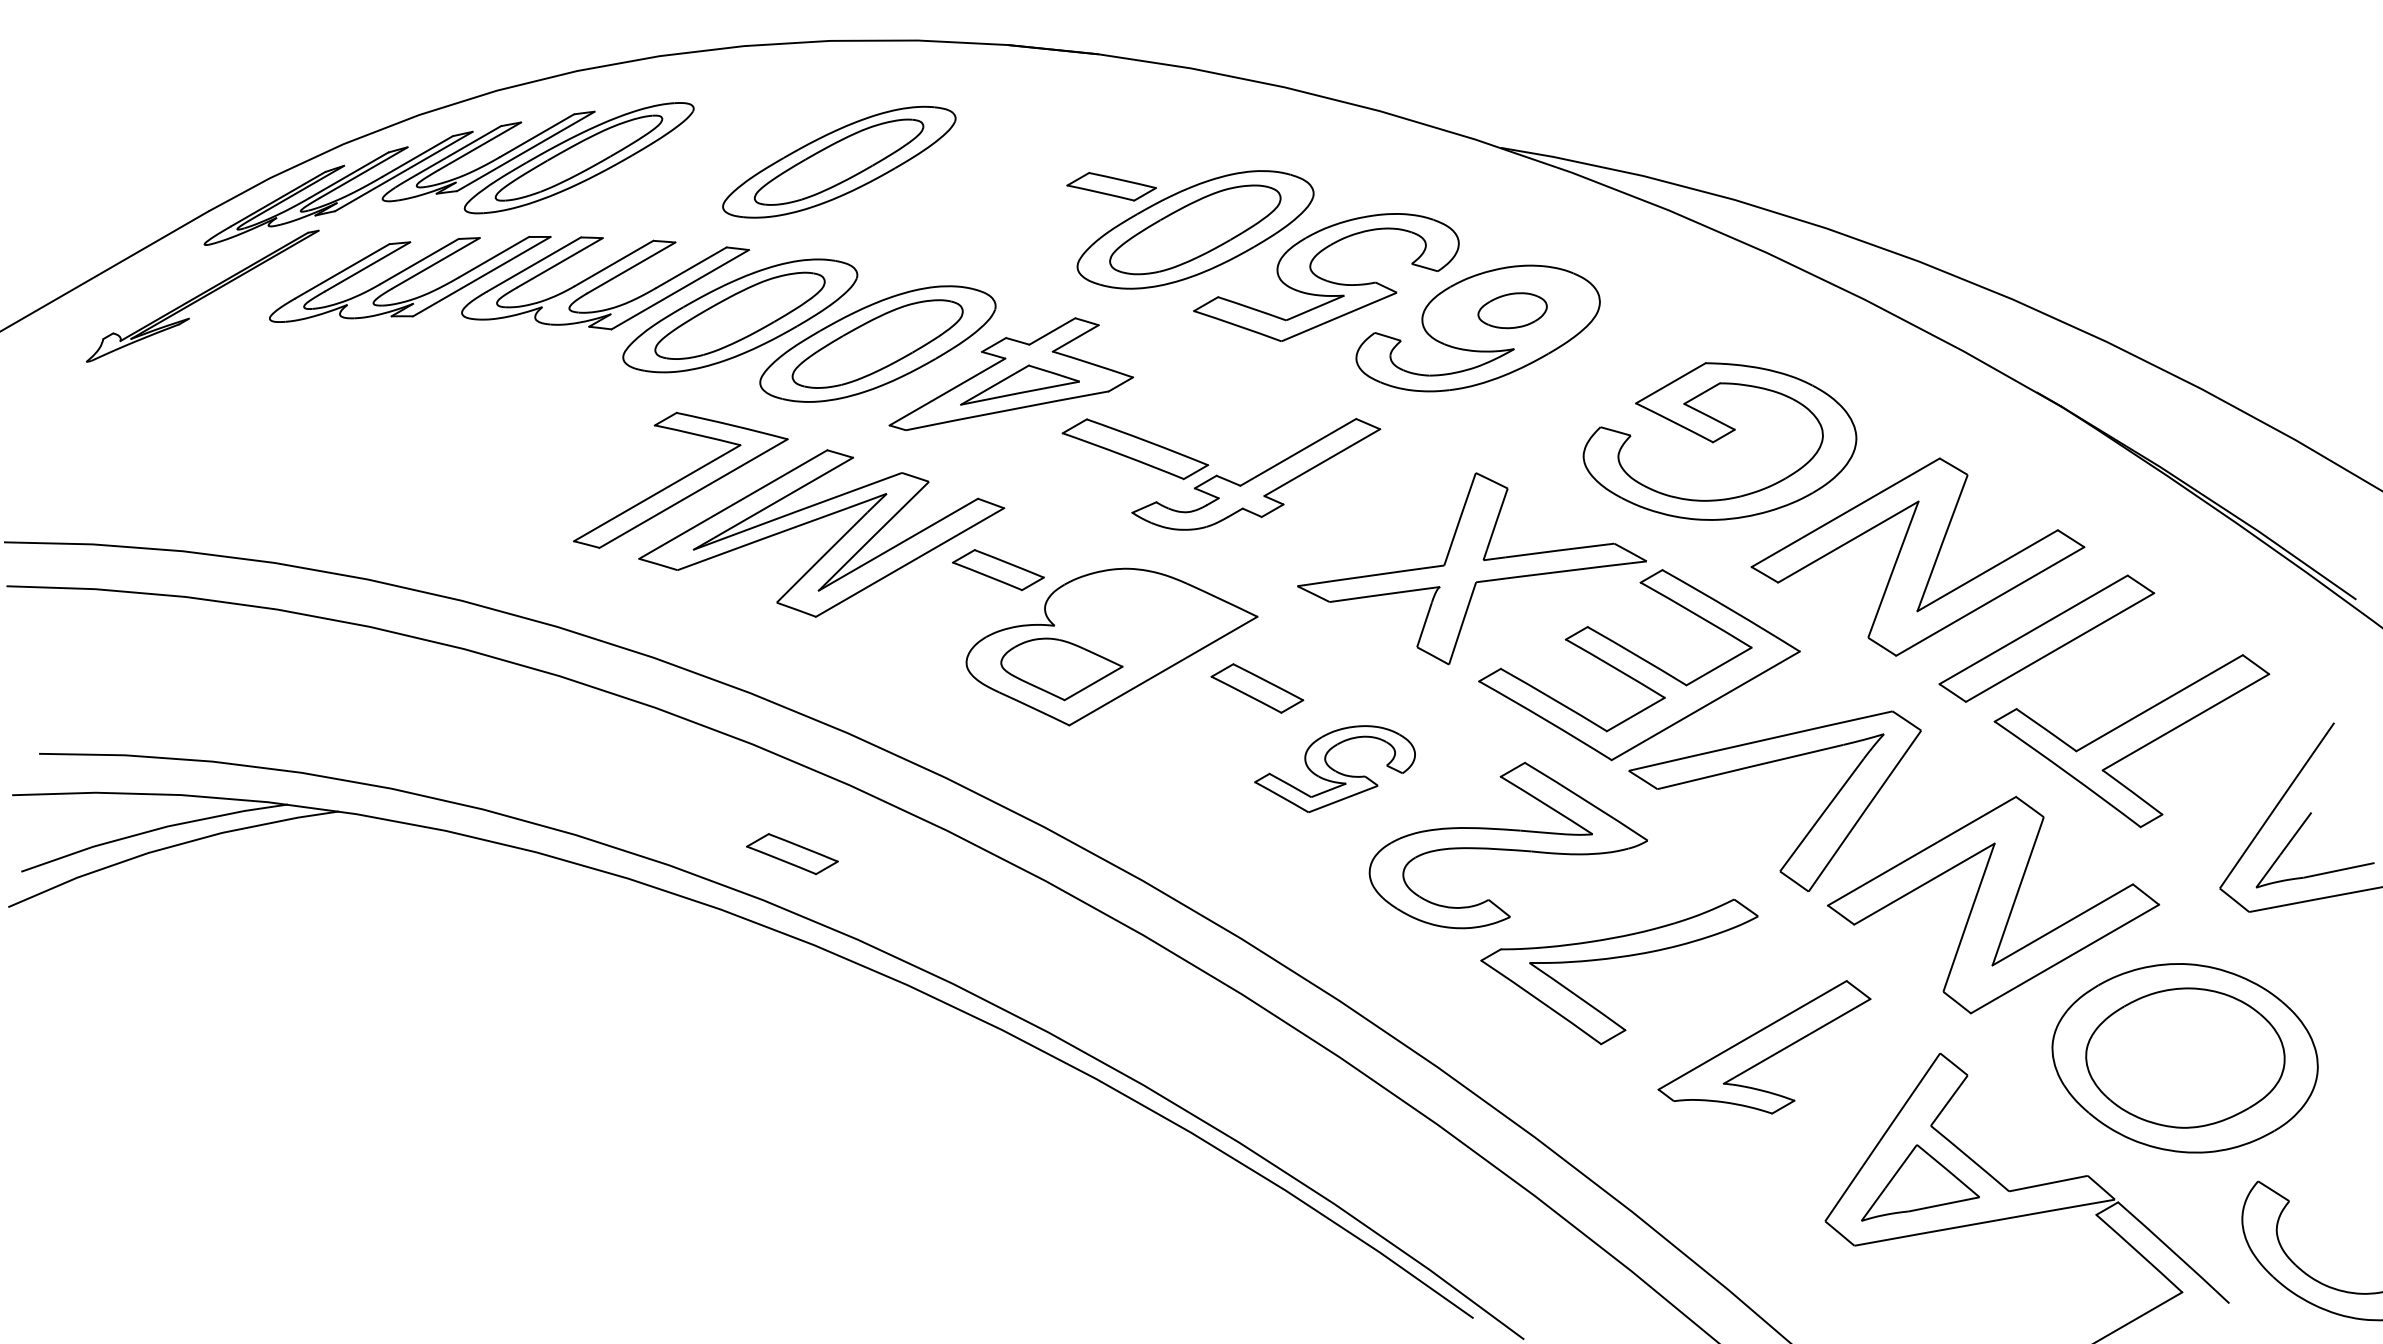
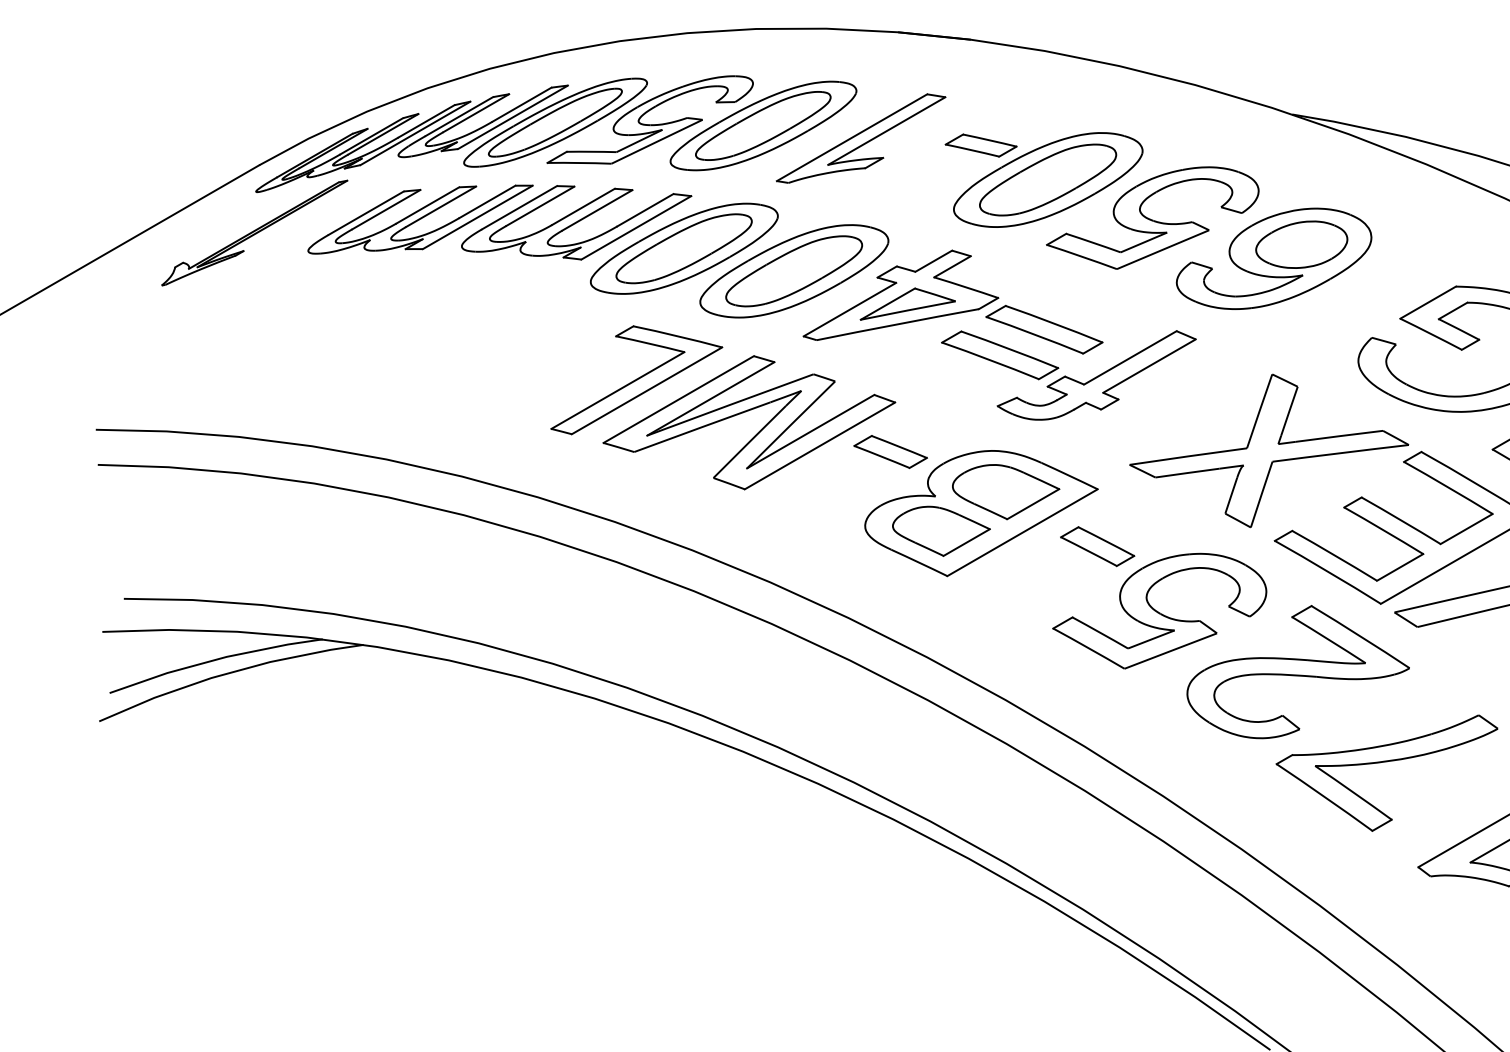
part: (697, 154) -> (650, 119), added
part: (961, 177) -> (861, 138), added
part: (1512, 310) -> (1301, 244), size x1.67
part: (1190, 417) -> (1044, 330), added
part: (1142, 620) -> (1005, 492), added
part: (1334, 768) -> (1159, 610), size x1.67
part: (792, 854) -> (726, 679), removed

